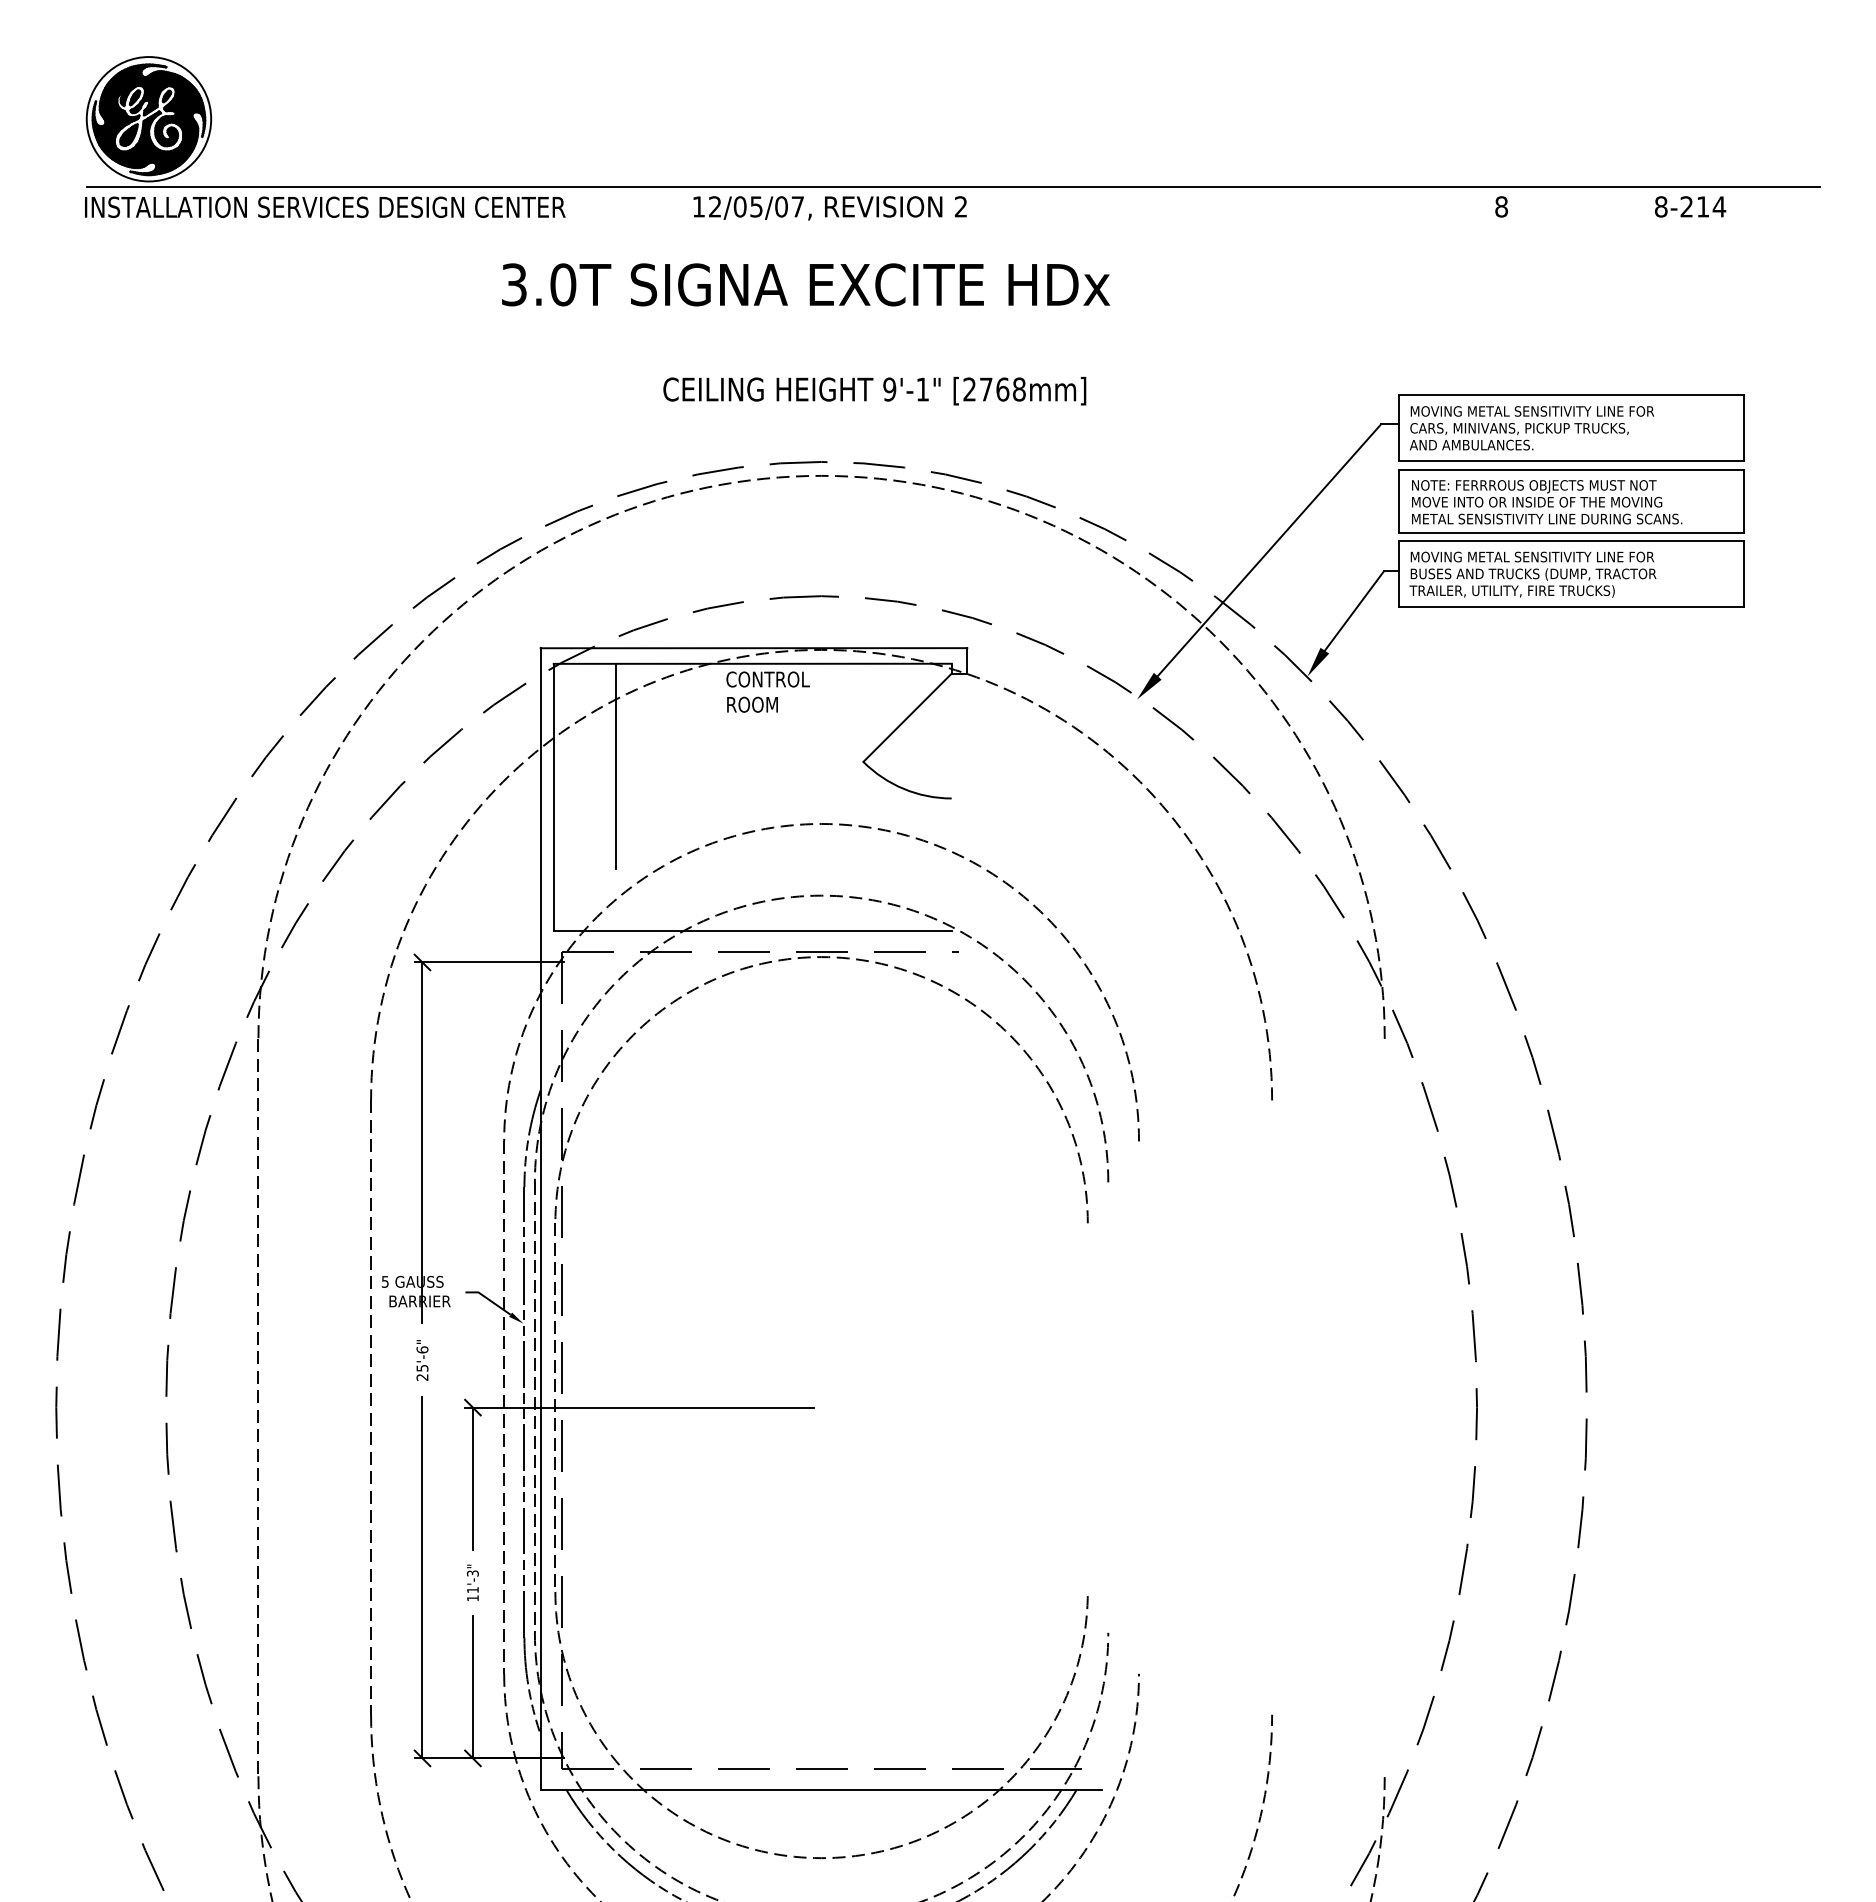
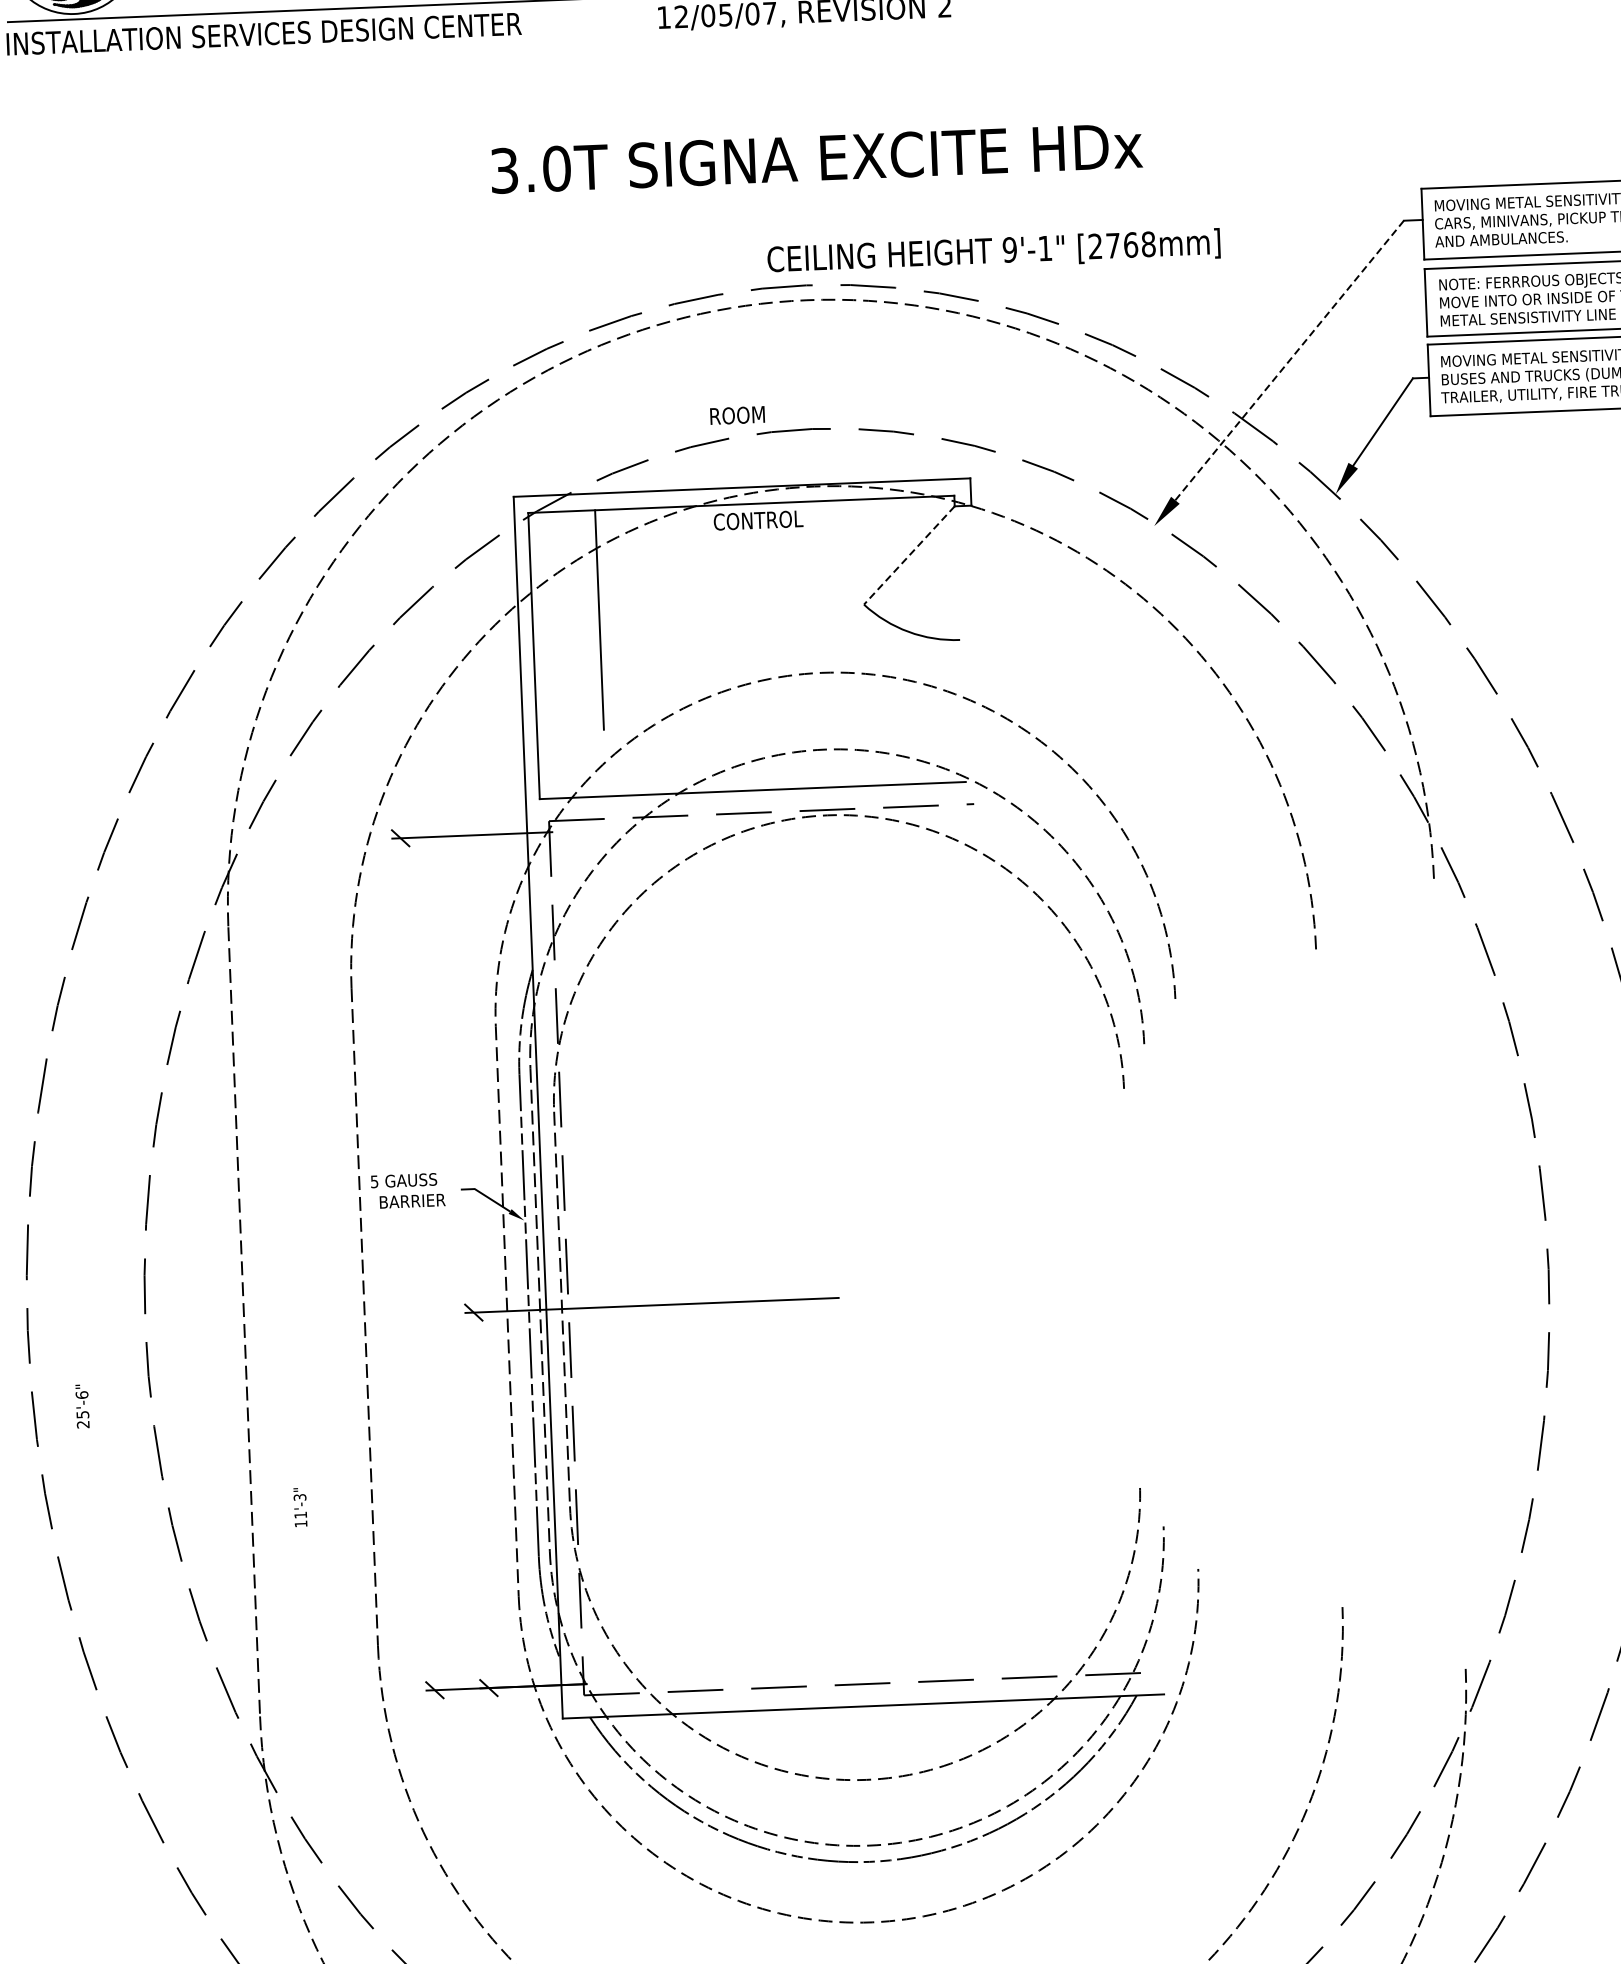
text: (806, 284) -> (817, 157), moved
text: (874, 390) -> (993, 251), moved
line: (1269, 550) -> (1289, 360), solid -> dashed
text: (752, 704) -> (737, 415), moved
line: (907, 718) -> (909, 556), solid -> dashed
line: (422, 1142) -> (408, 1030), removed
text: (422, 1360) -> (82, 1406), moved
line: (472, 1478) -> (476, 1388), removed
line: (422, 1577) -> (427, 1496), removed
text: (472, 1582) -> (299, 1507), moved
line: (472, 1687) -> (485, 1612), removed

